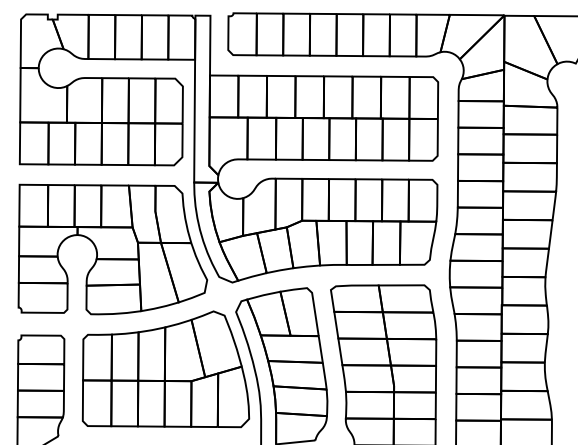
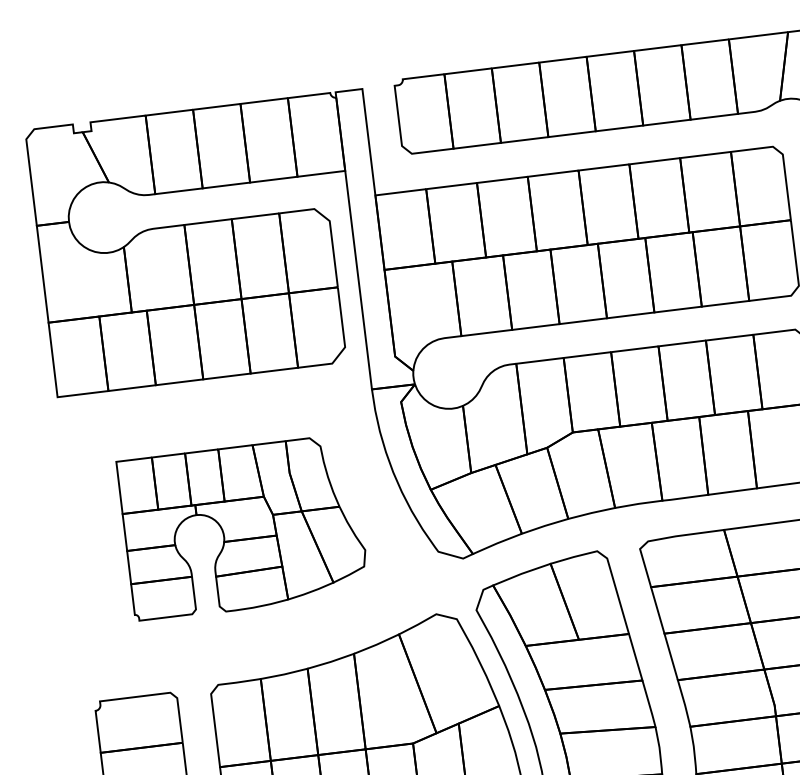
part: (112, 249) -> (242, 527), size x0.7

